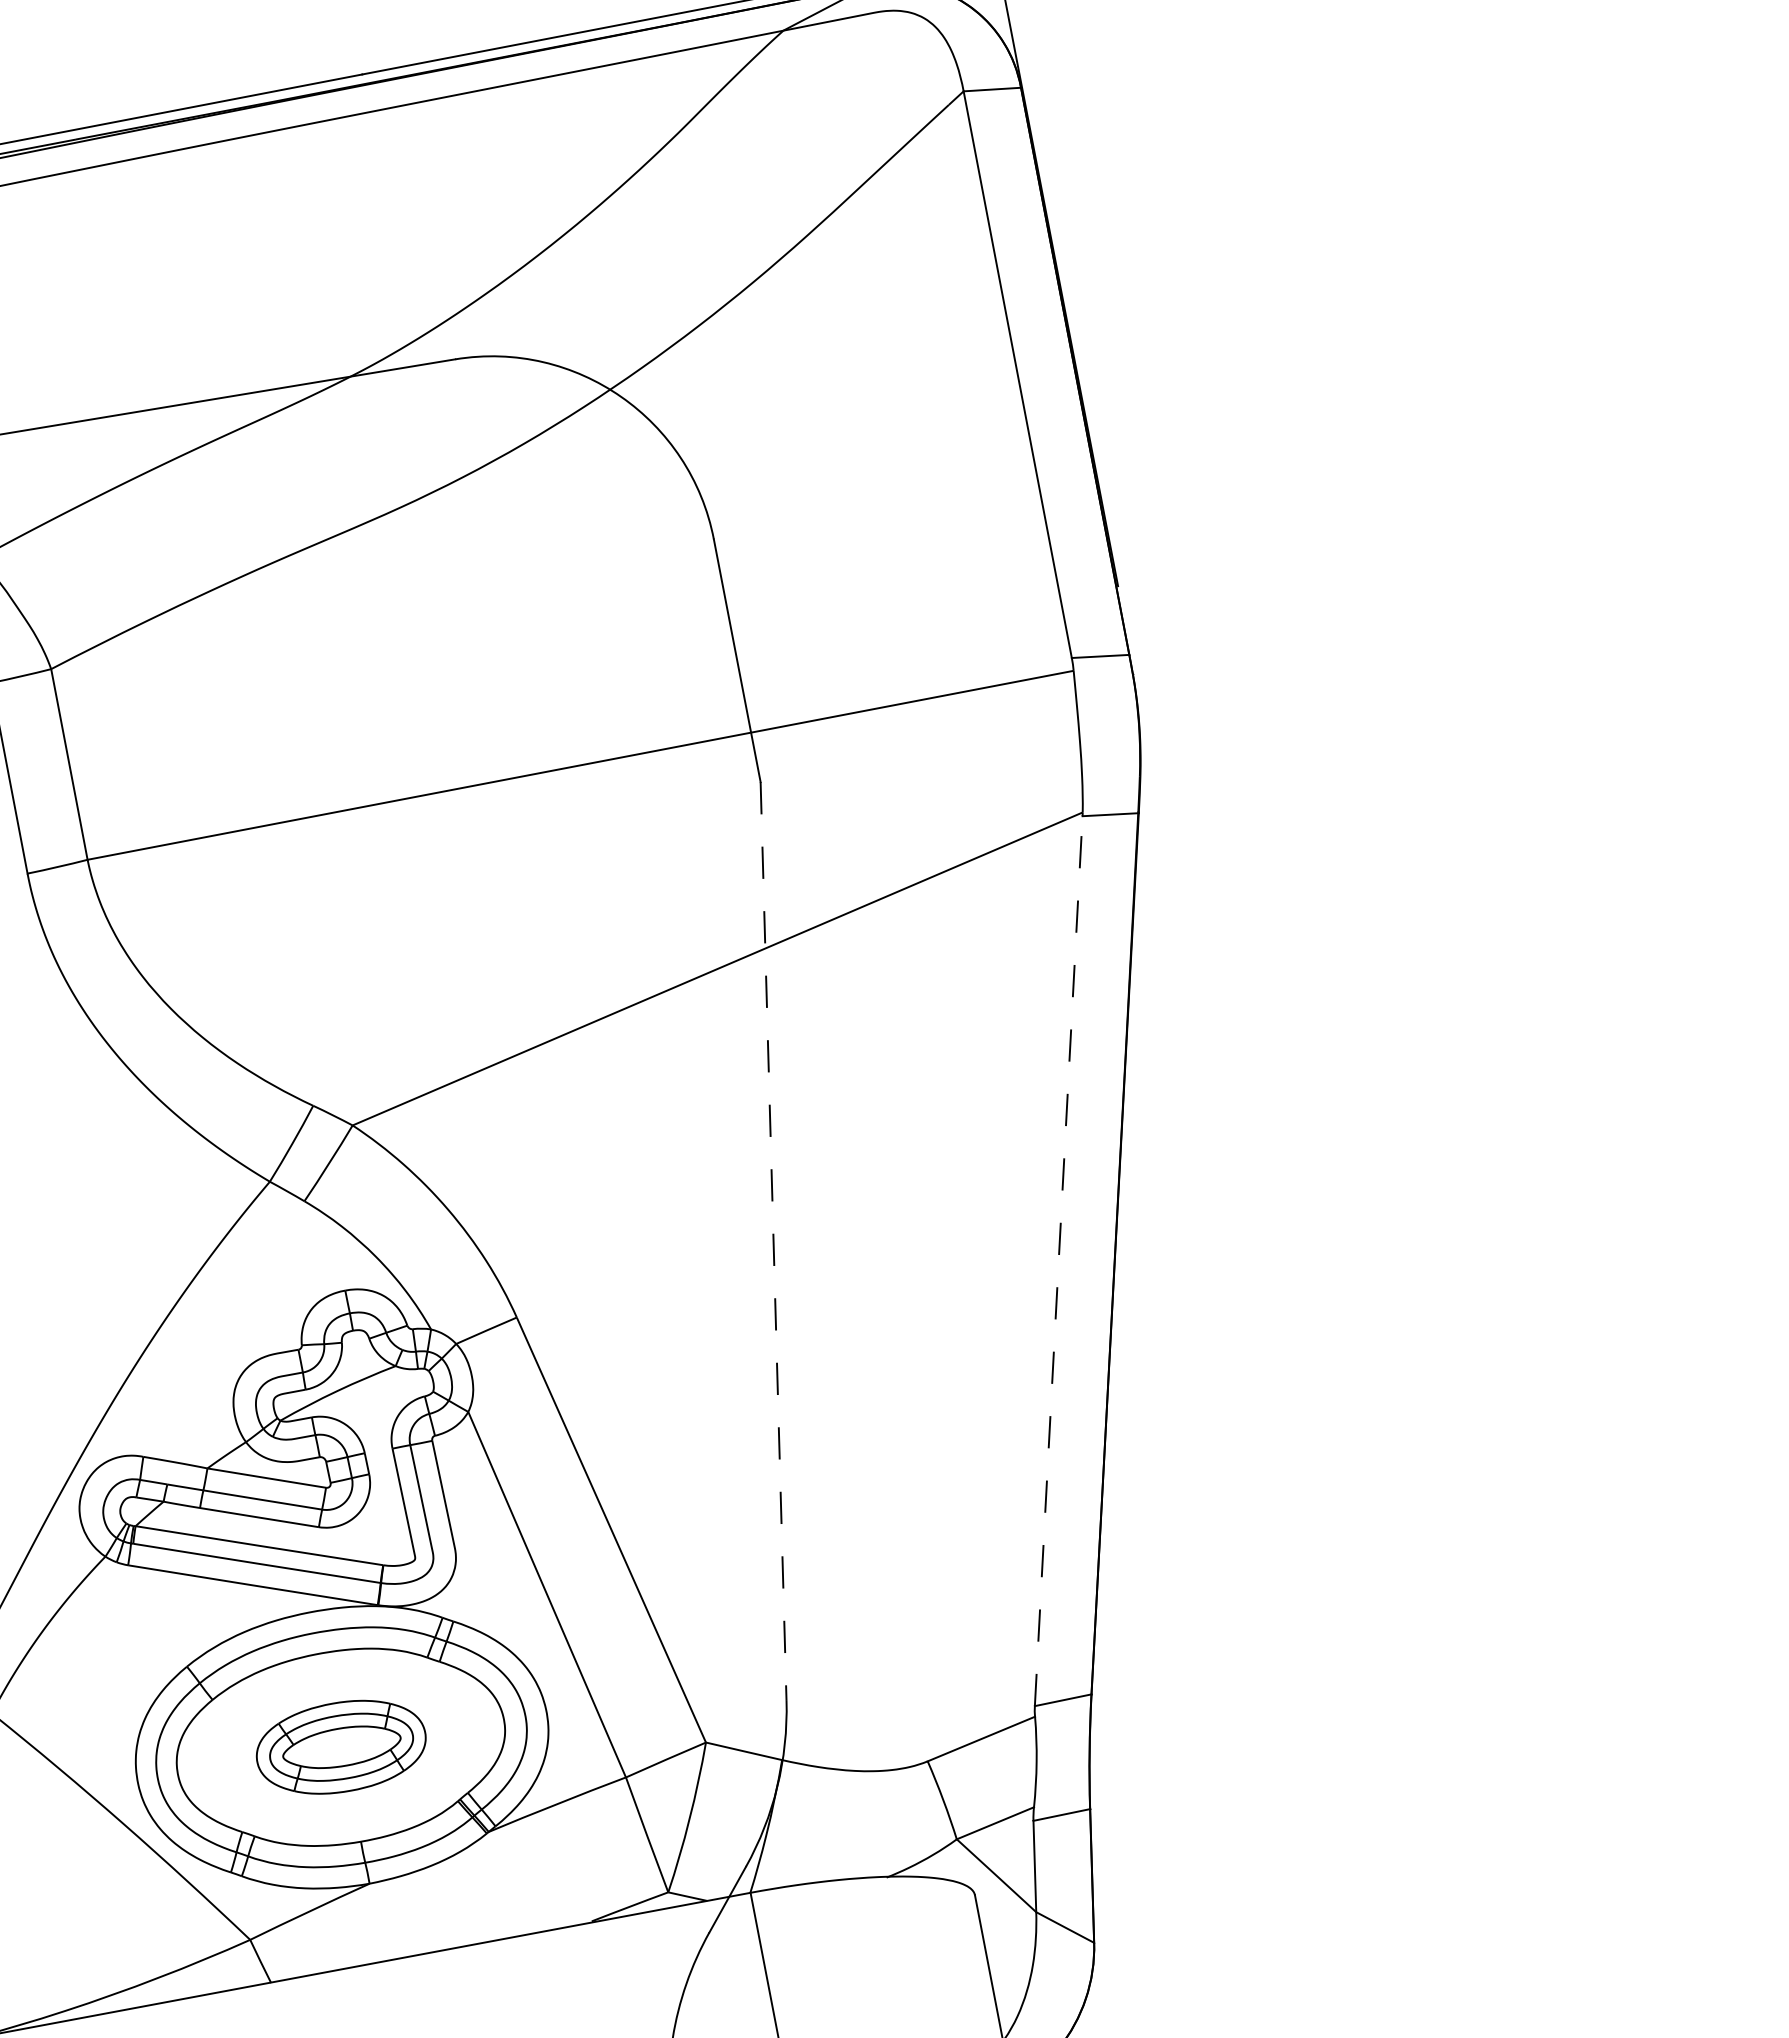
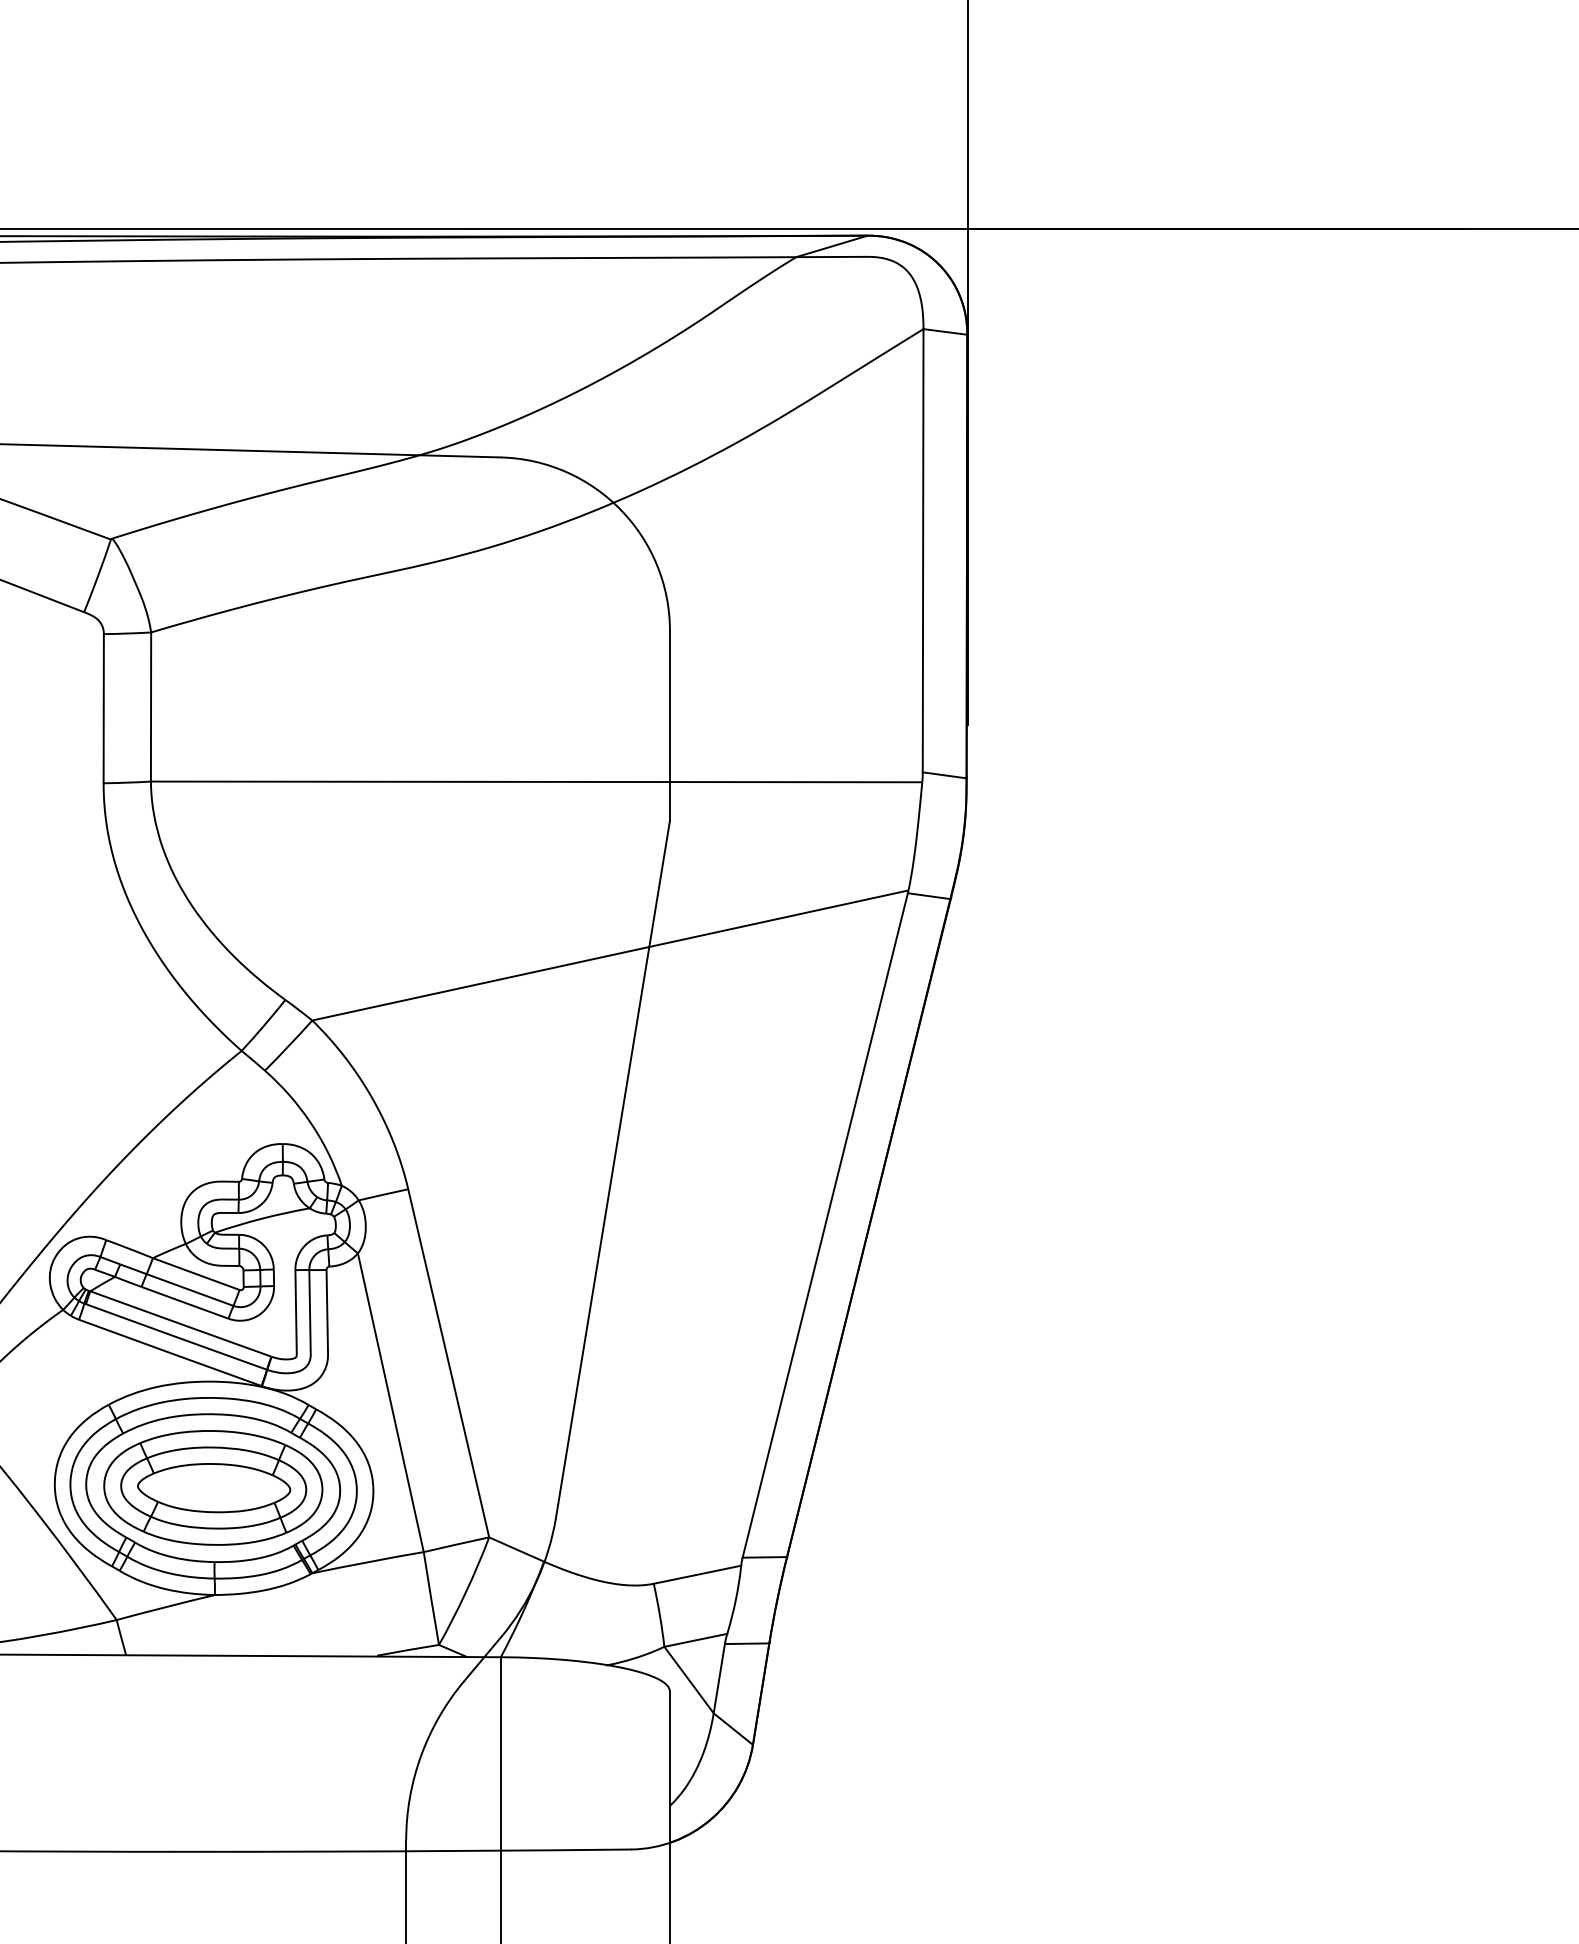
line: (773, 1242) -> (612, 1169), dashed -> solid
line: (1058, 1259) -> (825, 1224), dashed -> solid
part: (341, 1746) -> (213, 1487), size x1.67

